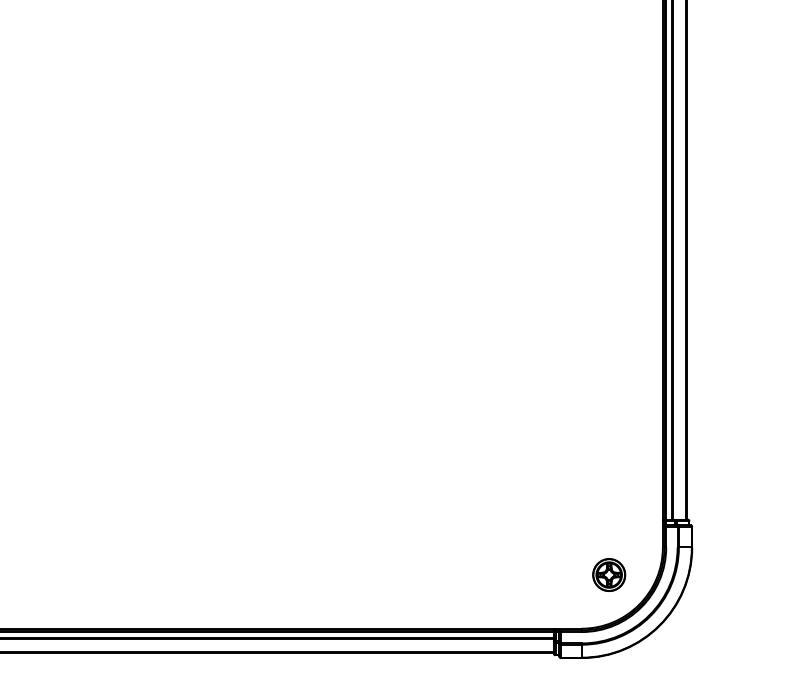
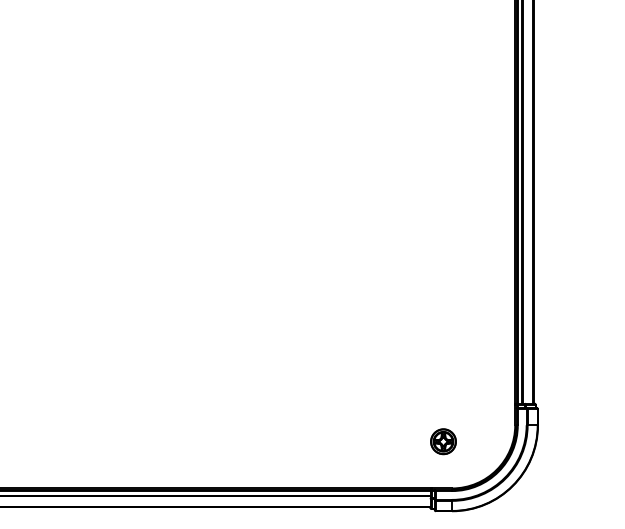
part: (609, 574) -> (443, 441), moved

